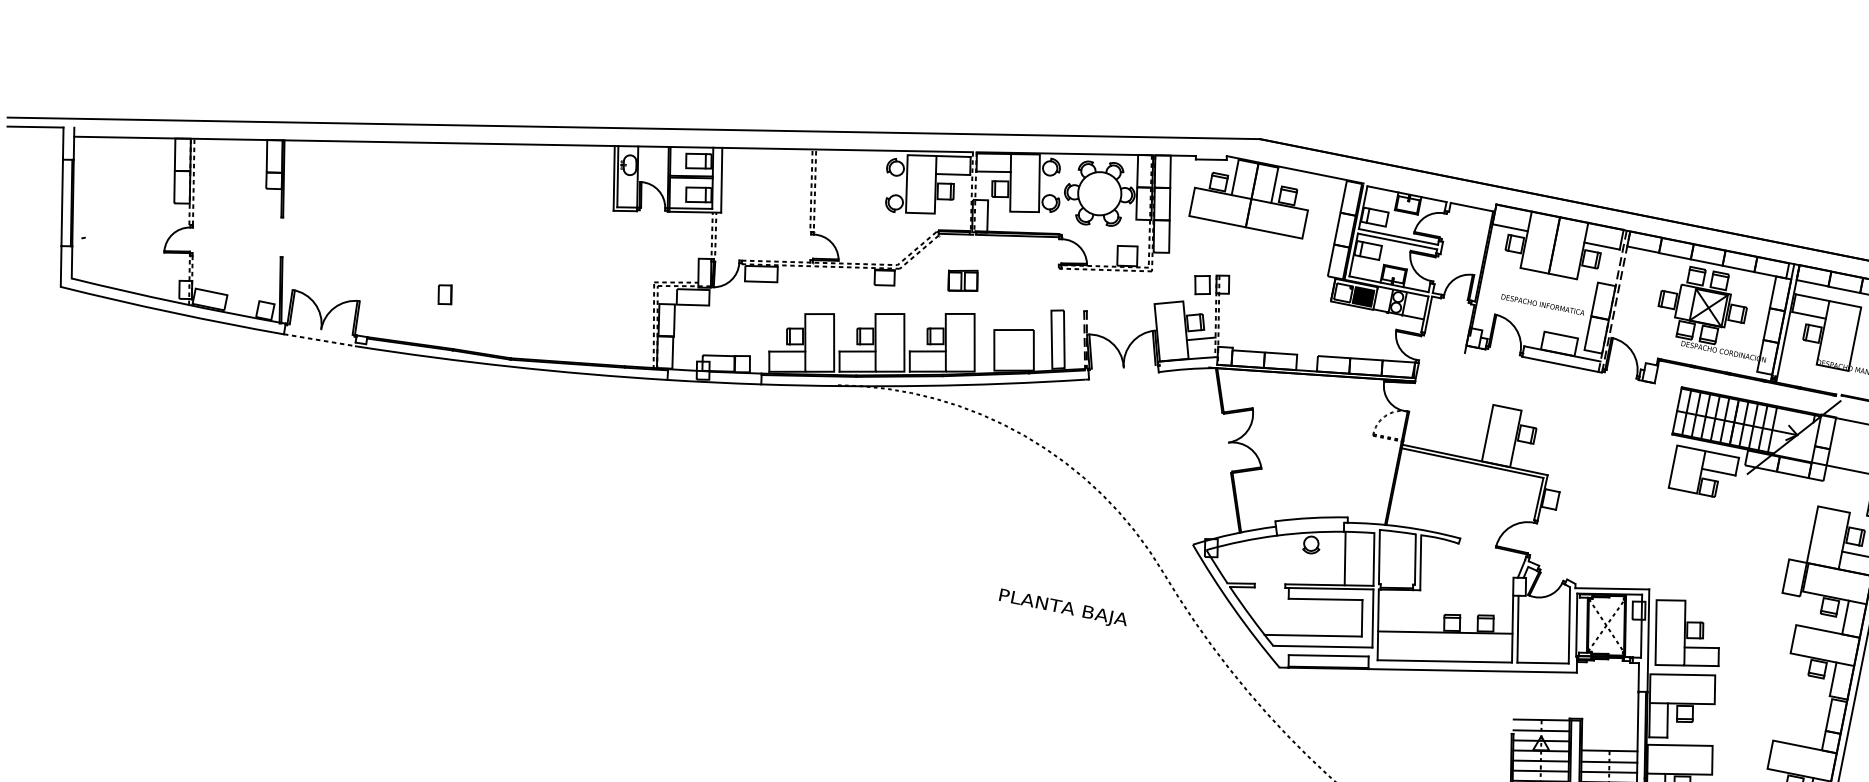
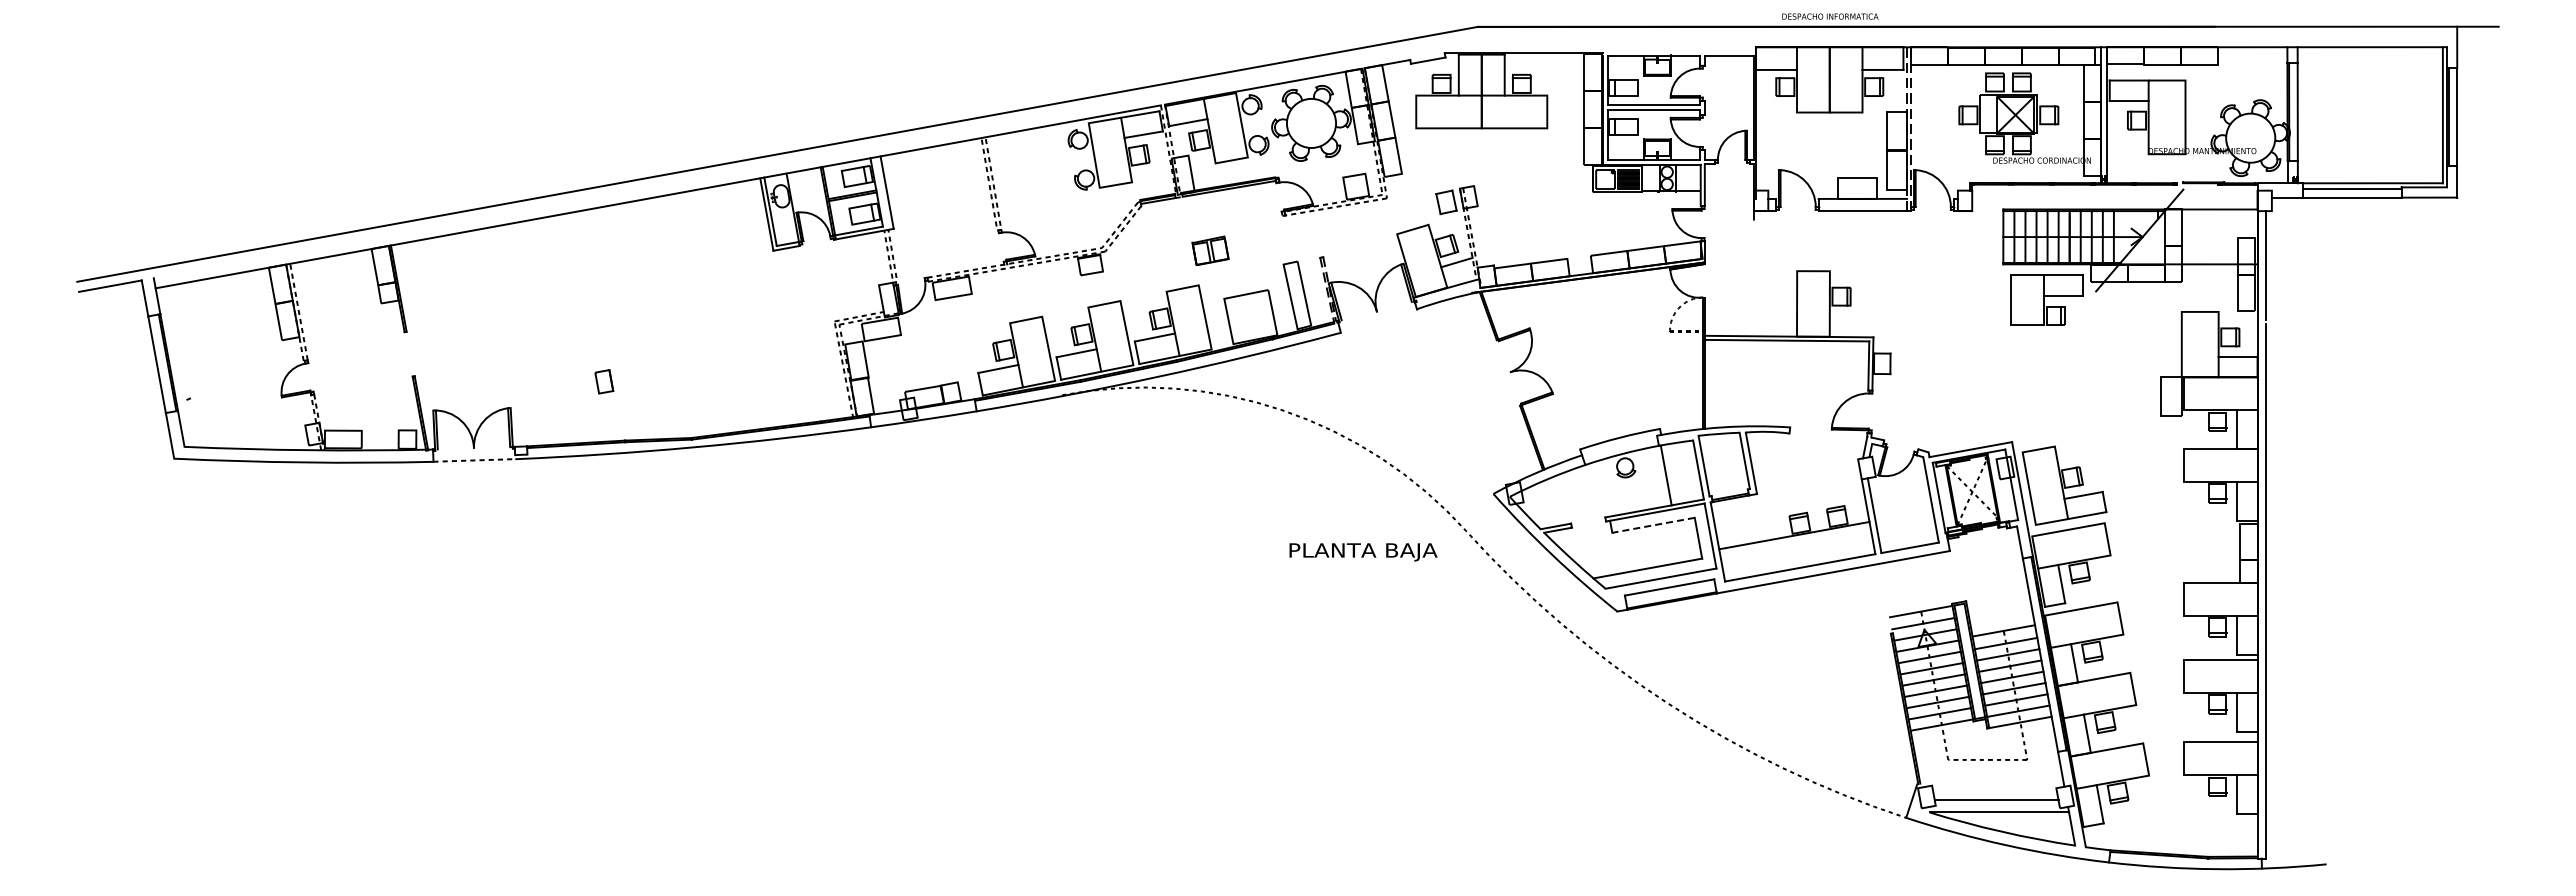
part: (963, 280) -> (1210, 250), moved
text: (1543, 304) -> (1830, 16), moved
line: (1325, 599) -> (1653, 525), solid -> dashed
text: (1063, 609) -> (1363, 552), moved

